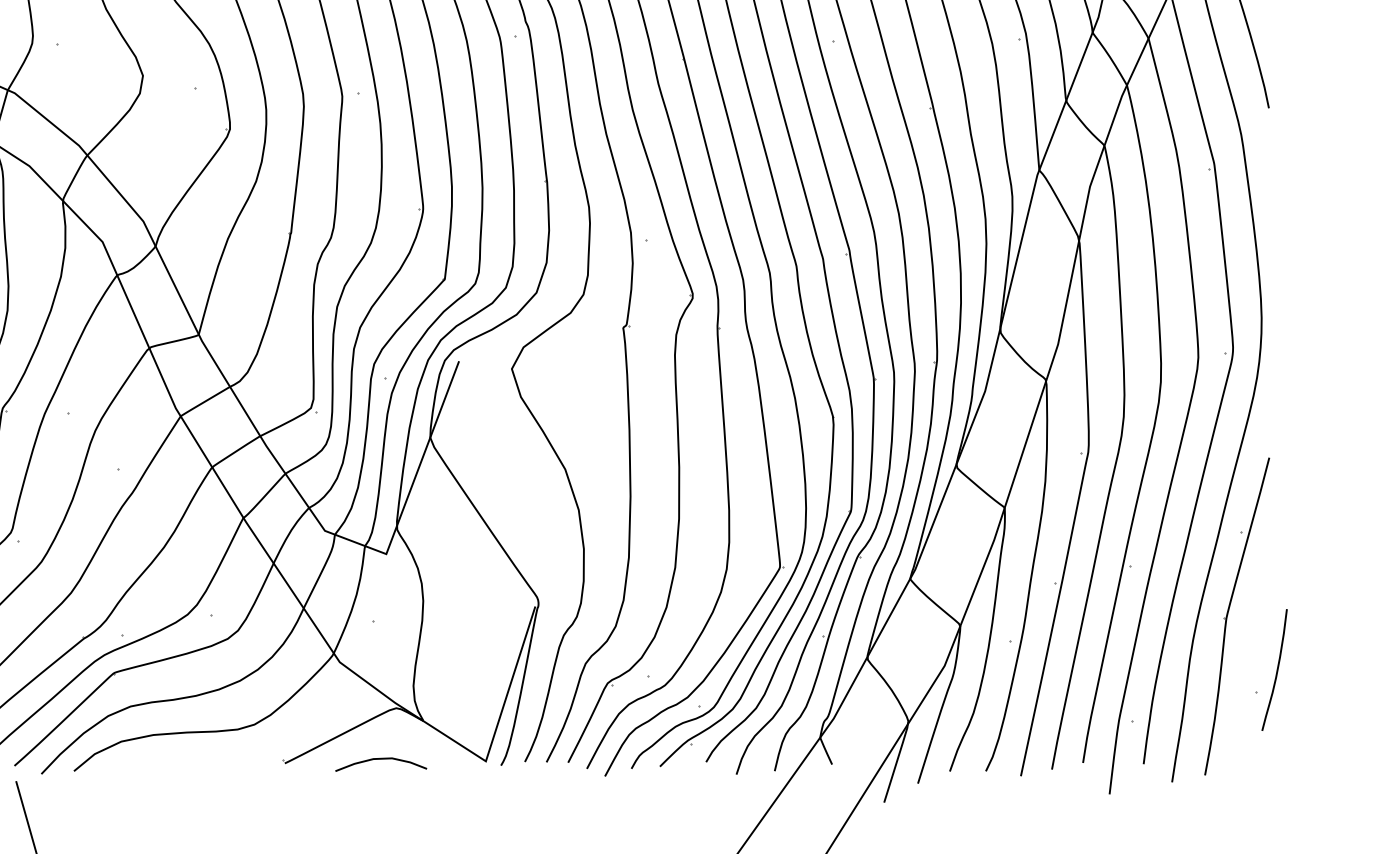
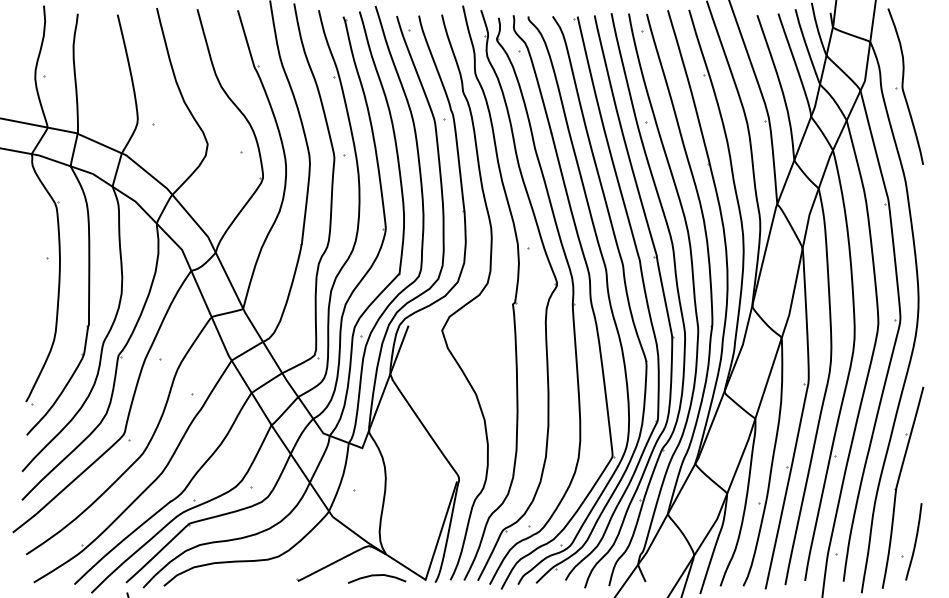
part: (1270, 669) -> (911, 541), moved
curve: (380, 760) -> (376, 576), moved

